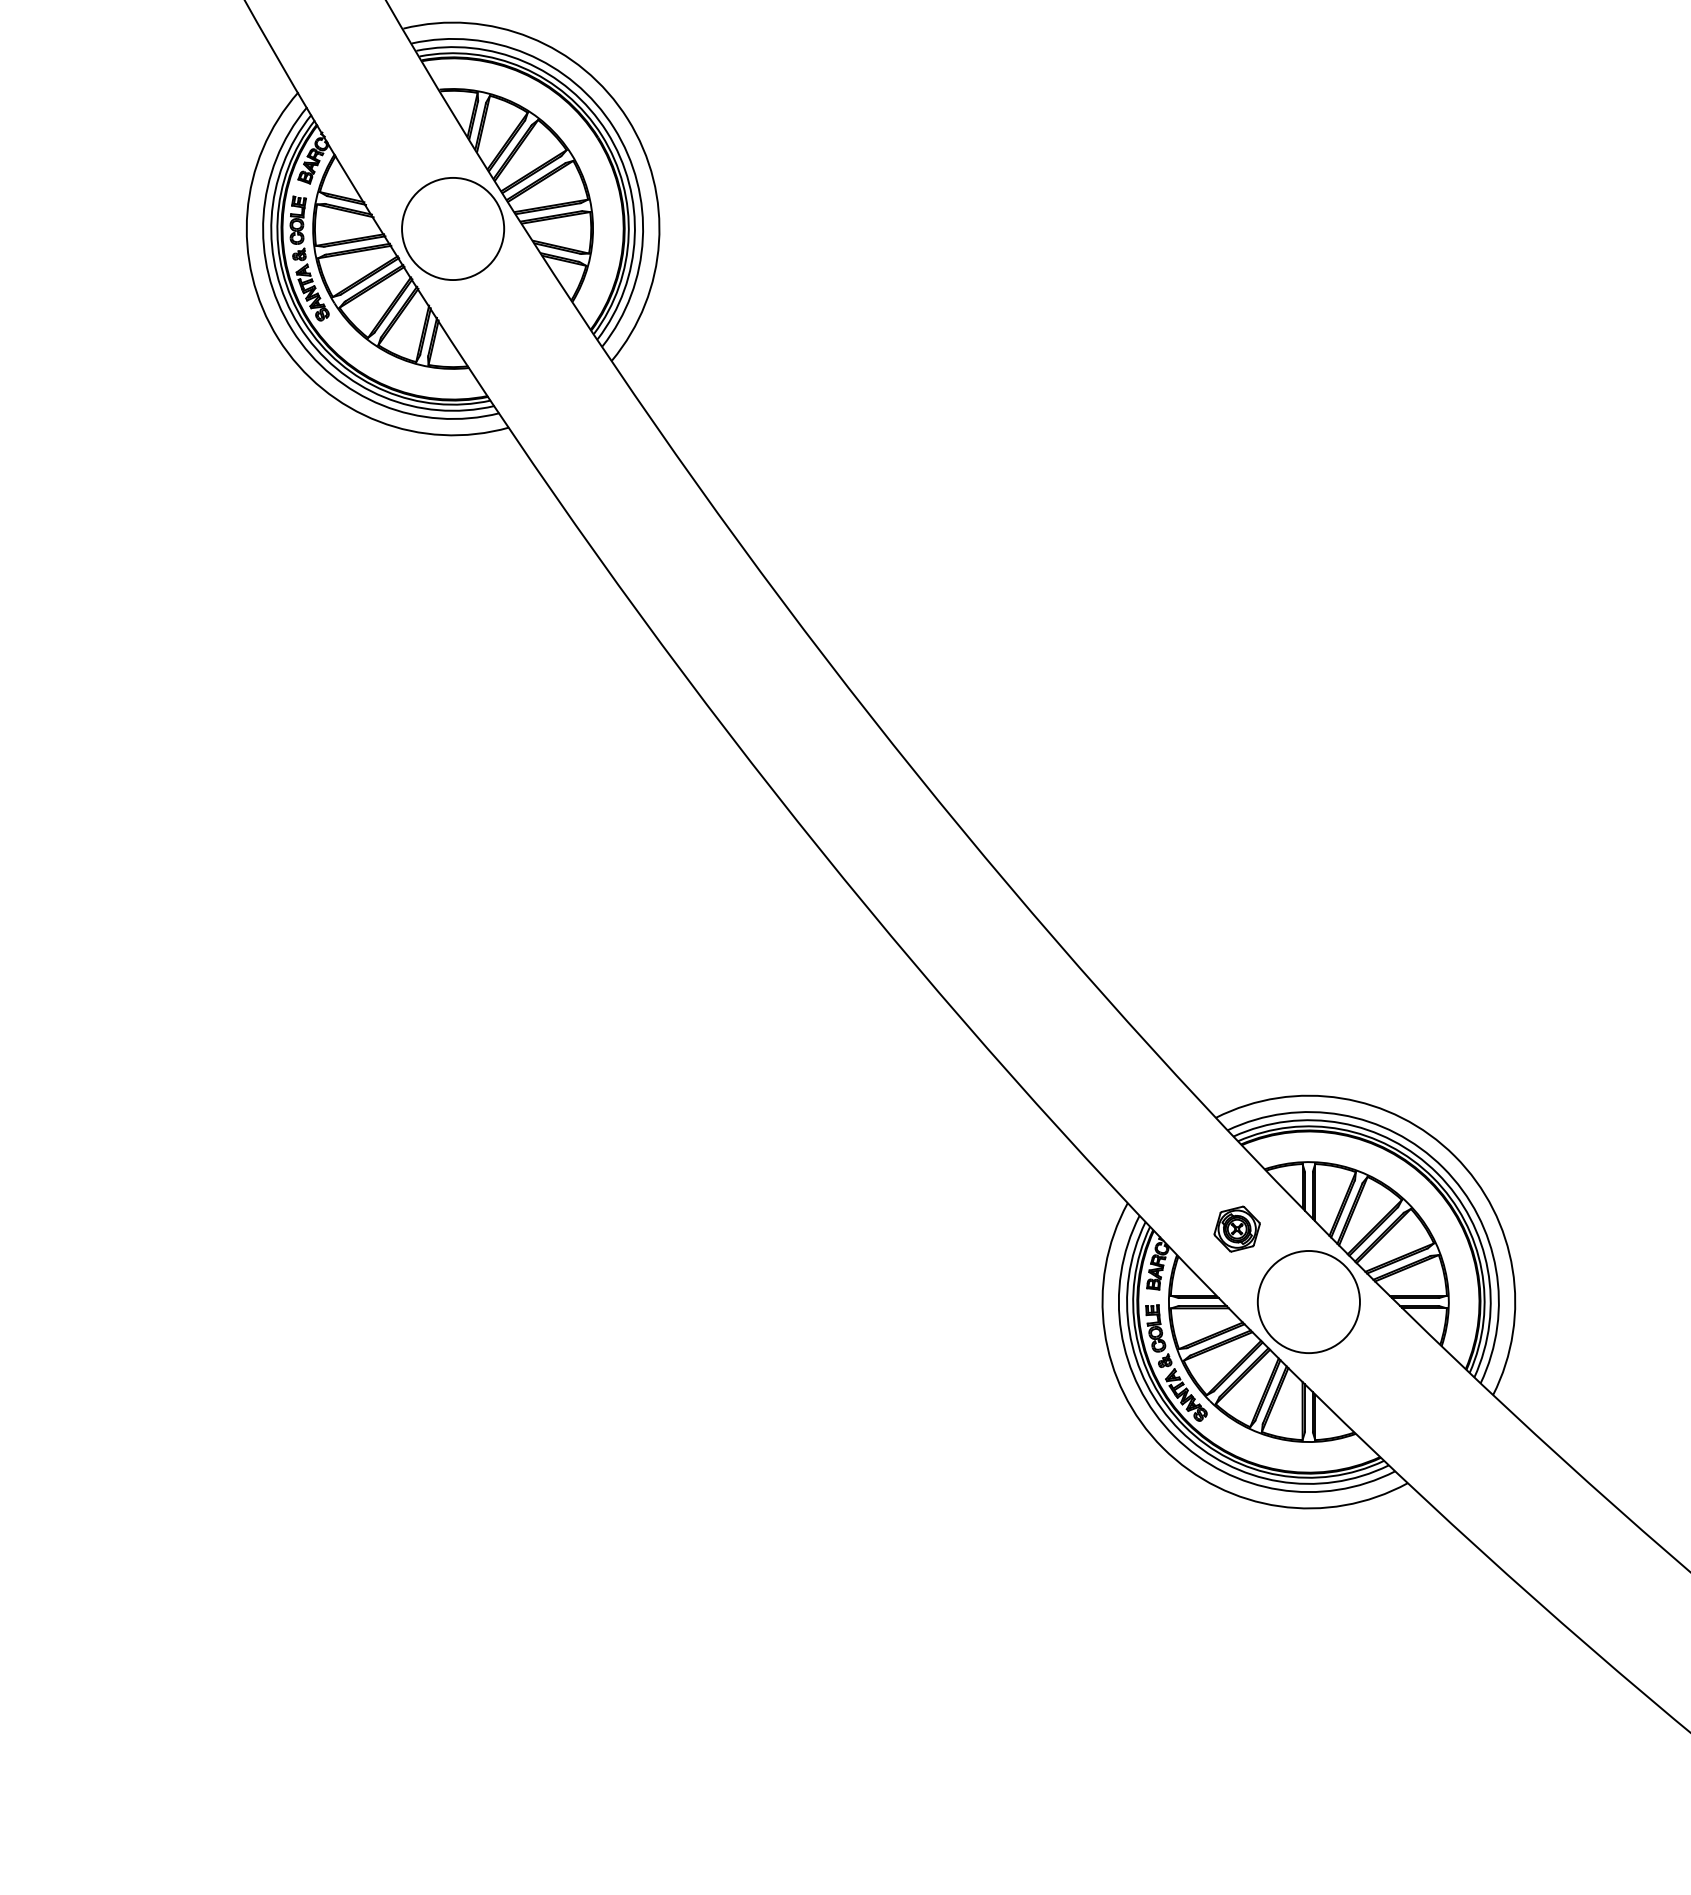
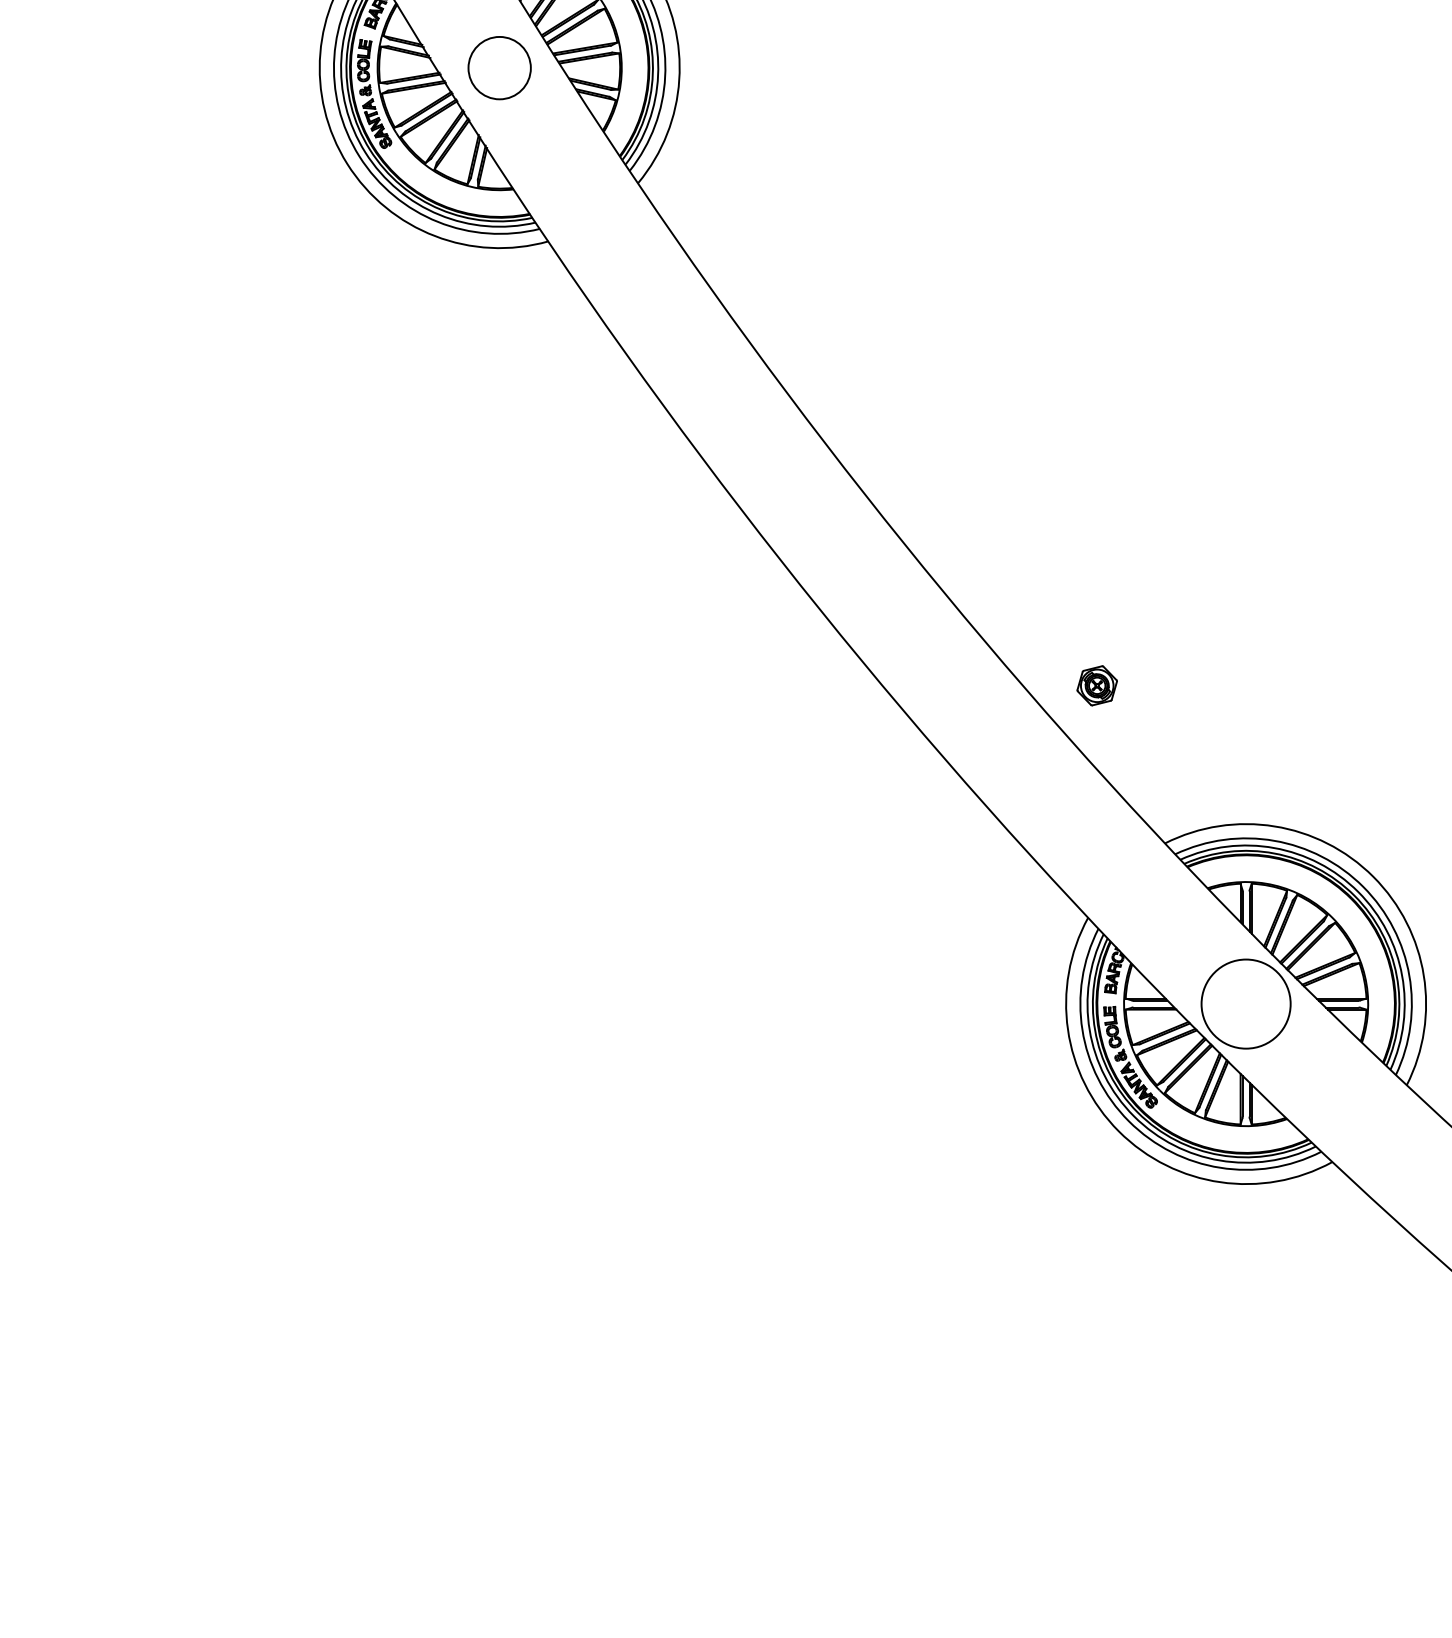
circle: (453, 228) -> (500, 67), size x0.7
part: (1236, 1228) -> (1096, 685), moved

